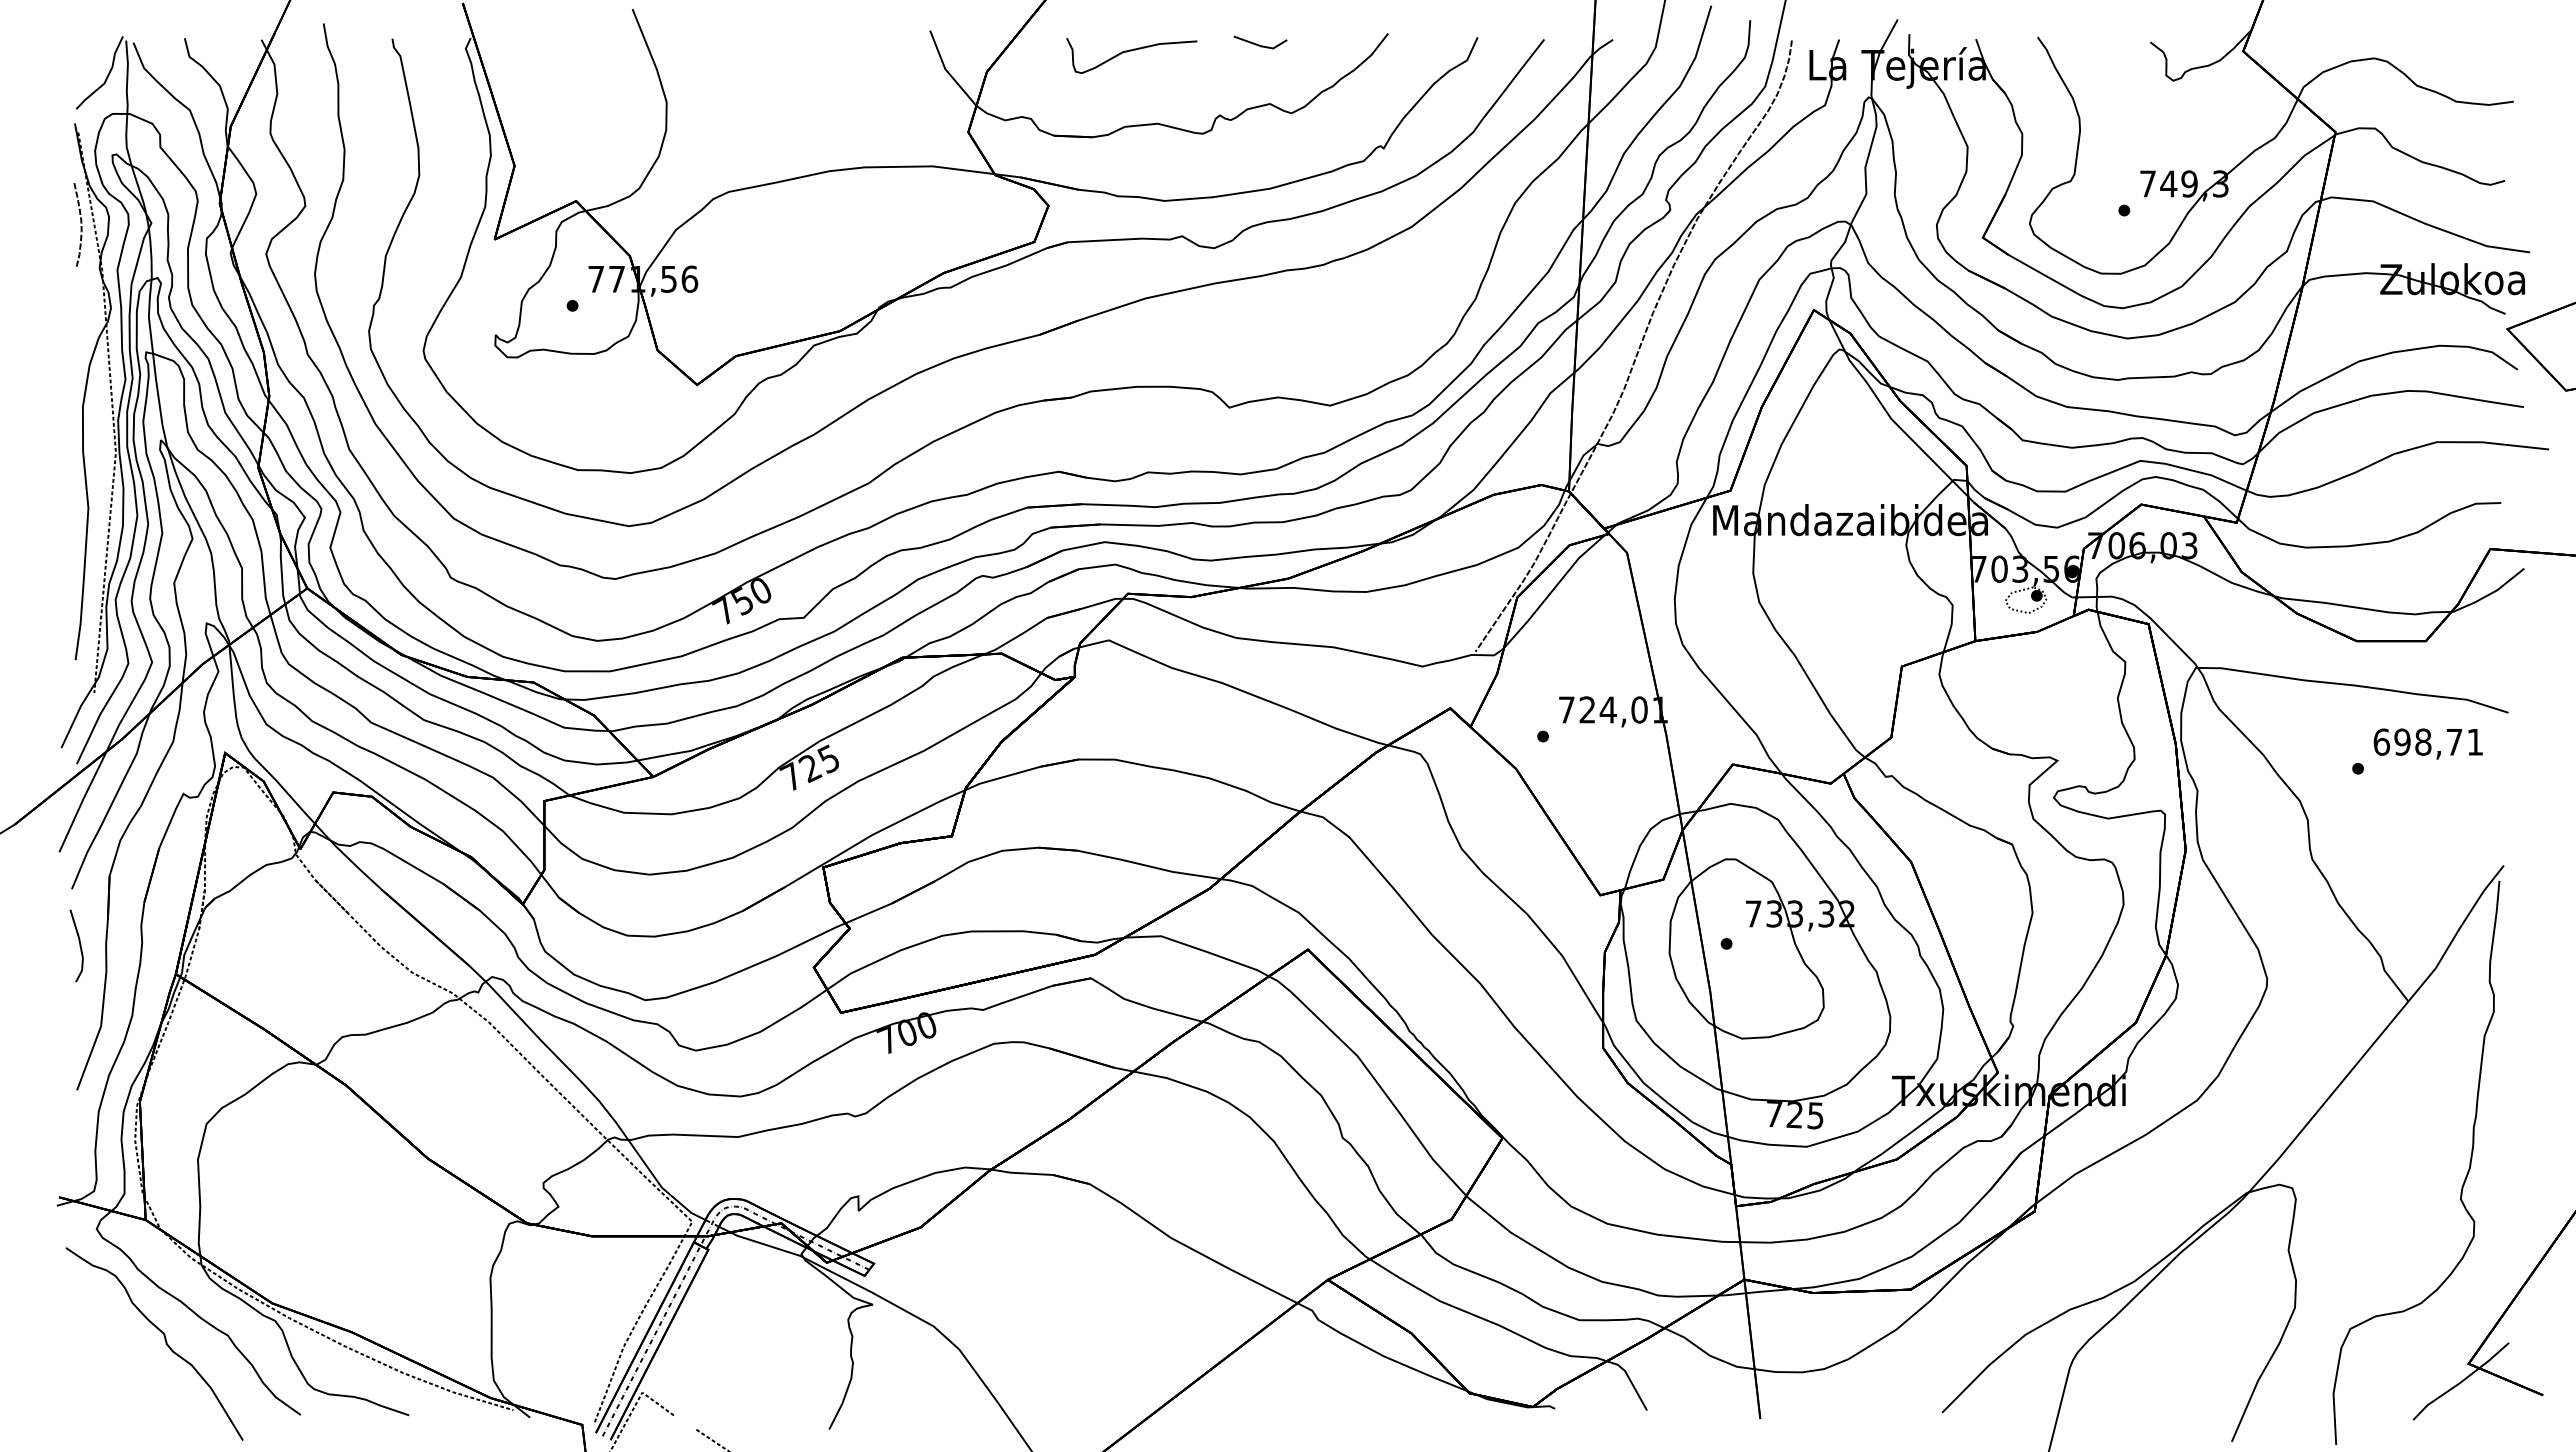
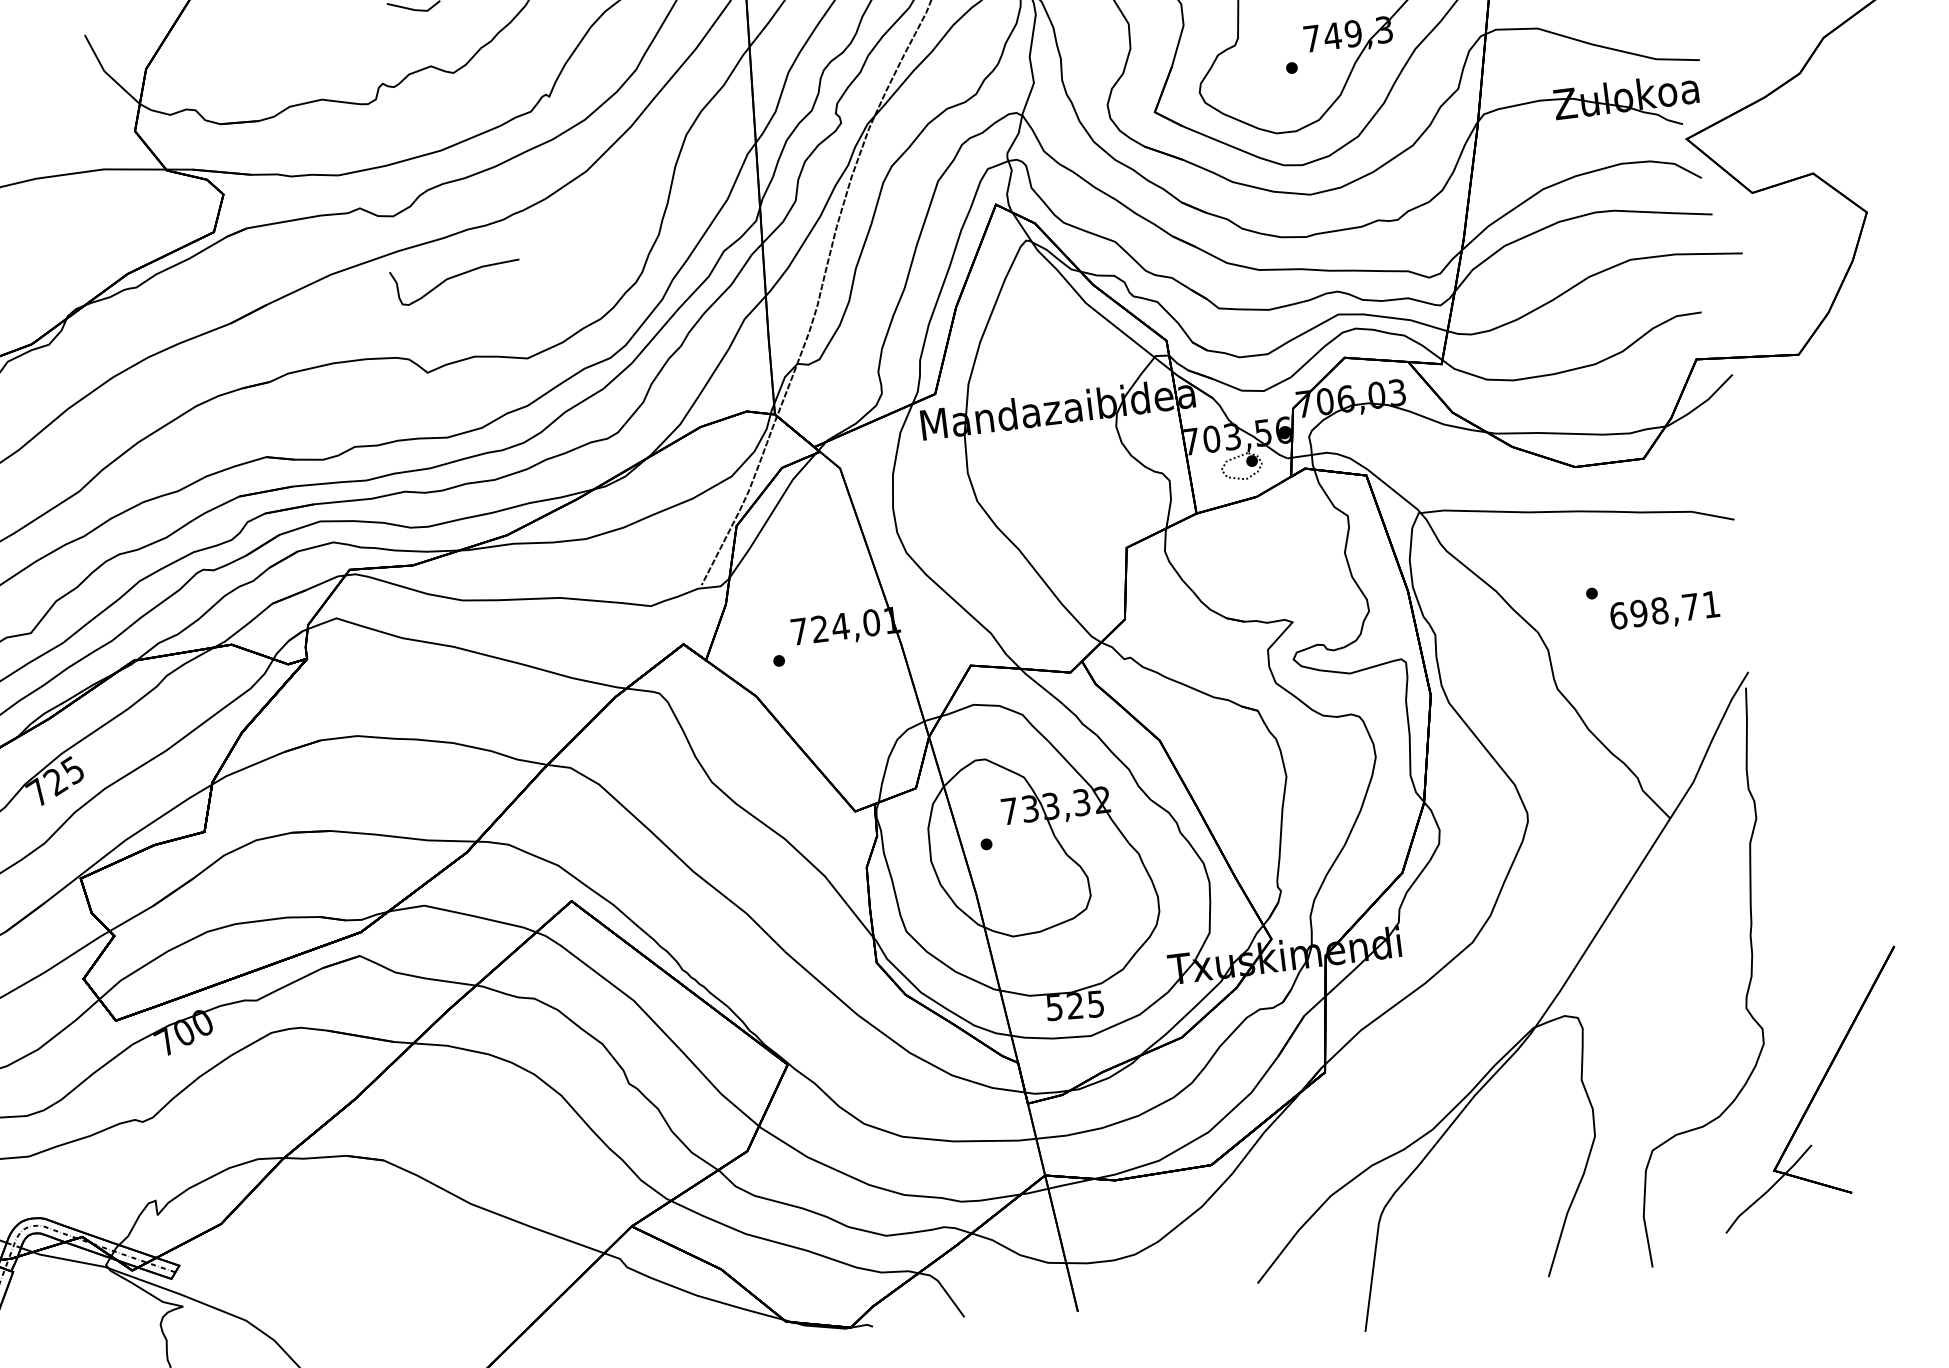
curve: (1131, 51) -> (455, 277), moved
text: (2427, 743) -> (1664, 611), moved
text: (1774, 1114) -> (1054, 1007), 725 -> 525

